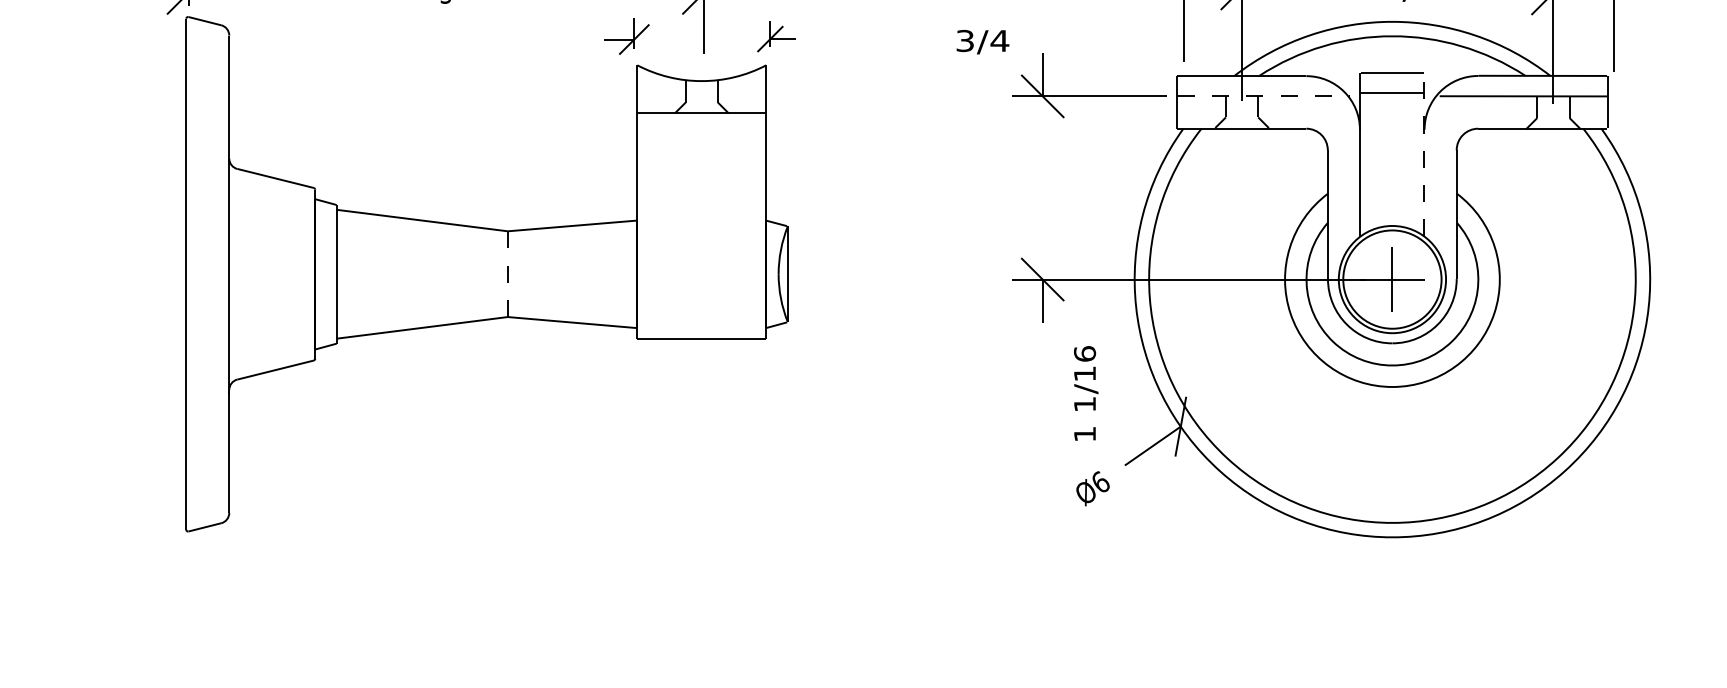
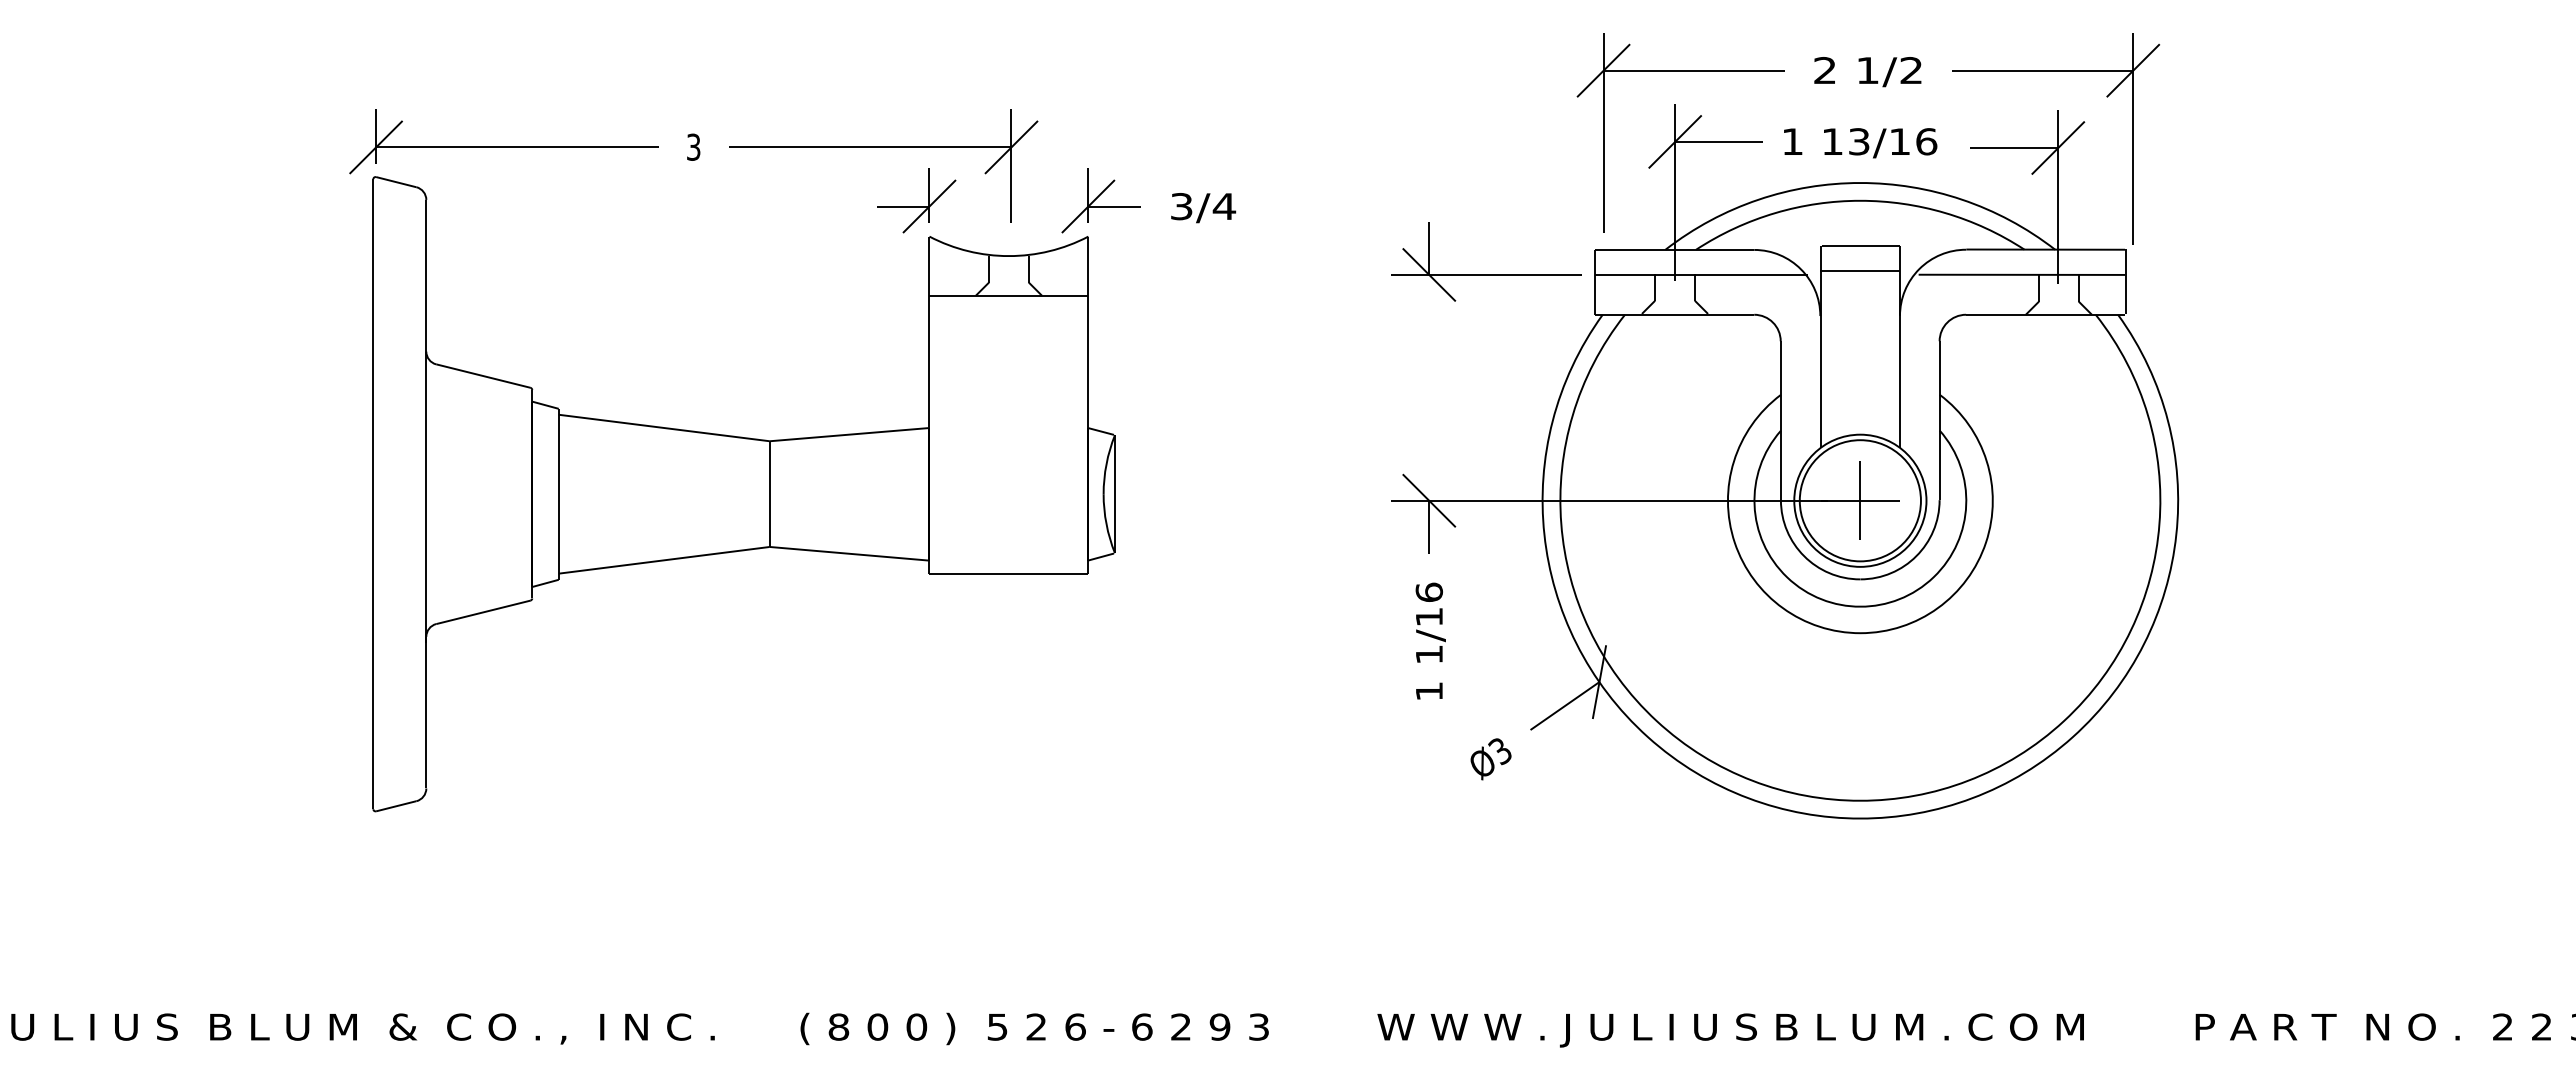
part: (626, 36) -> (916, 200), size x1.43
part: (776, 36) -> (1100, 200), size x1.67
text: (982, 42) -> (1203, 208), moved
line: (1263, 96) -> (1701, 274), dashed -> solid
line: (1424, 154) -> (1899, 346), dashed -> solid
line: (507, 274) -> (769, 494), dashed -> solid
text: (1085, 392) -> (1430, 640), moved
text: (1099, 482) -> (1499, 750), Ø6 -> Ø3

